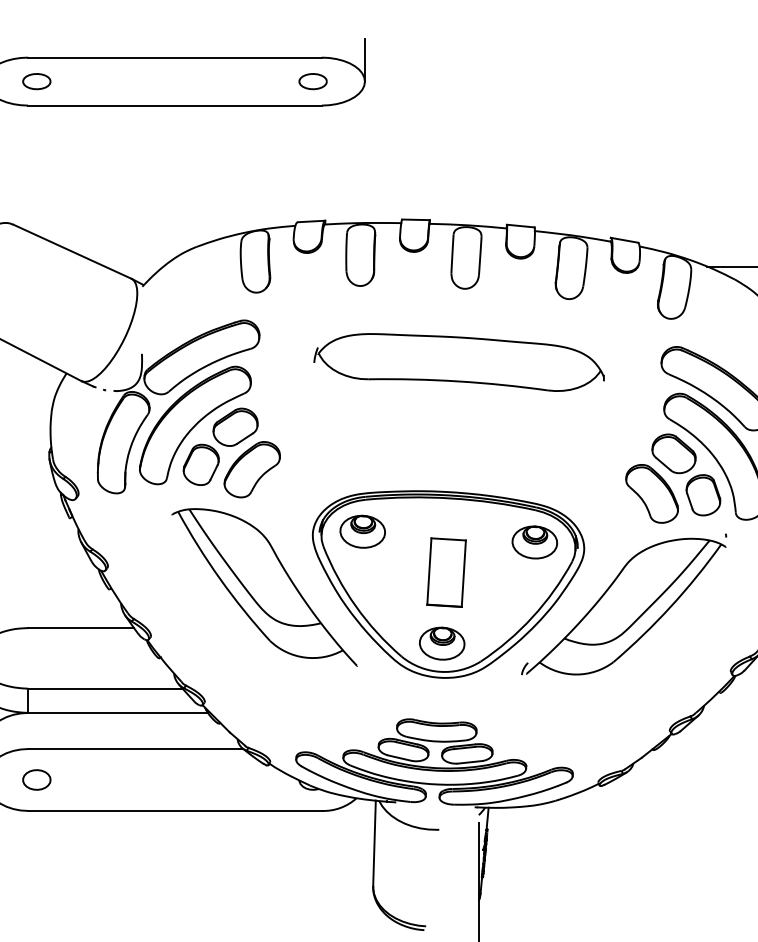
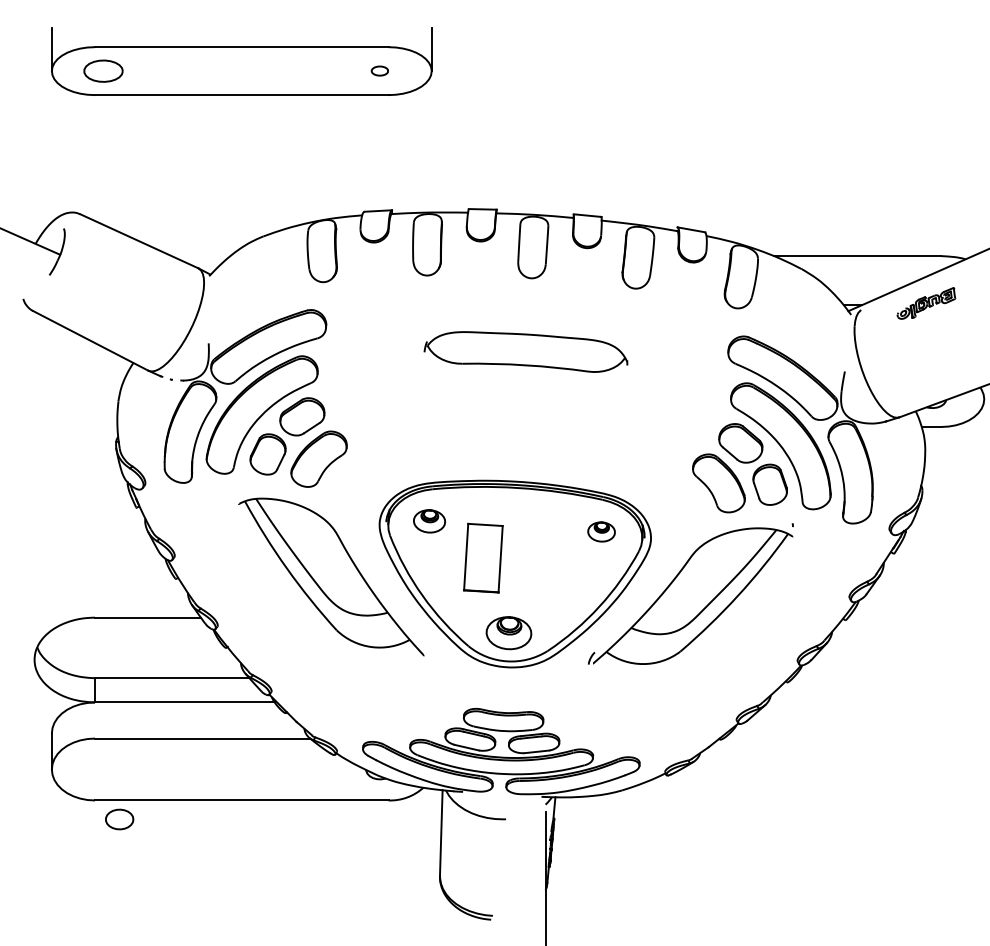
part: (36, 80) -> (103, 70), size x1.4
part: (312, 80) -> (379, 70), size x0.6
part: (458, 361) -> (525, 351), size x0.7
part: (362, 531) -> (429, 521), size x0.7
part: (534, 541) -> (601, 531), size x0.6
part: (446, 571) -> (483, 557), moved
part: (36, 779) -> (119, 819), moved

